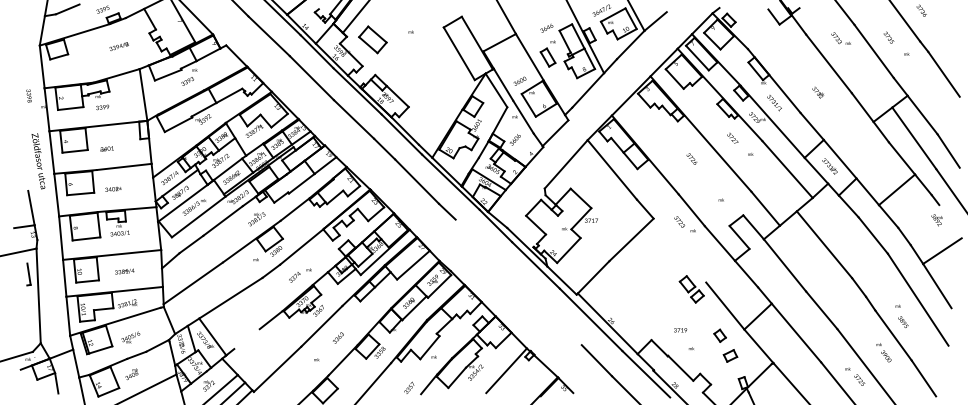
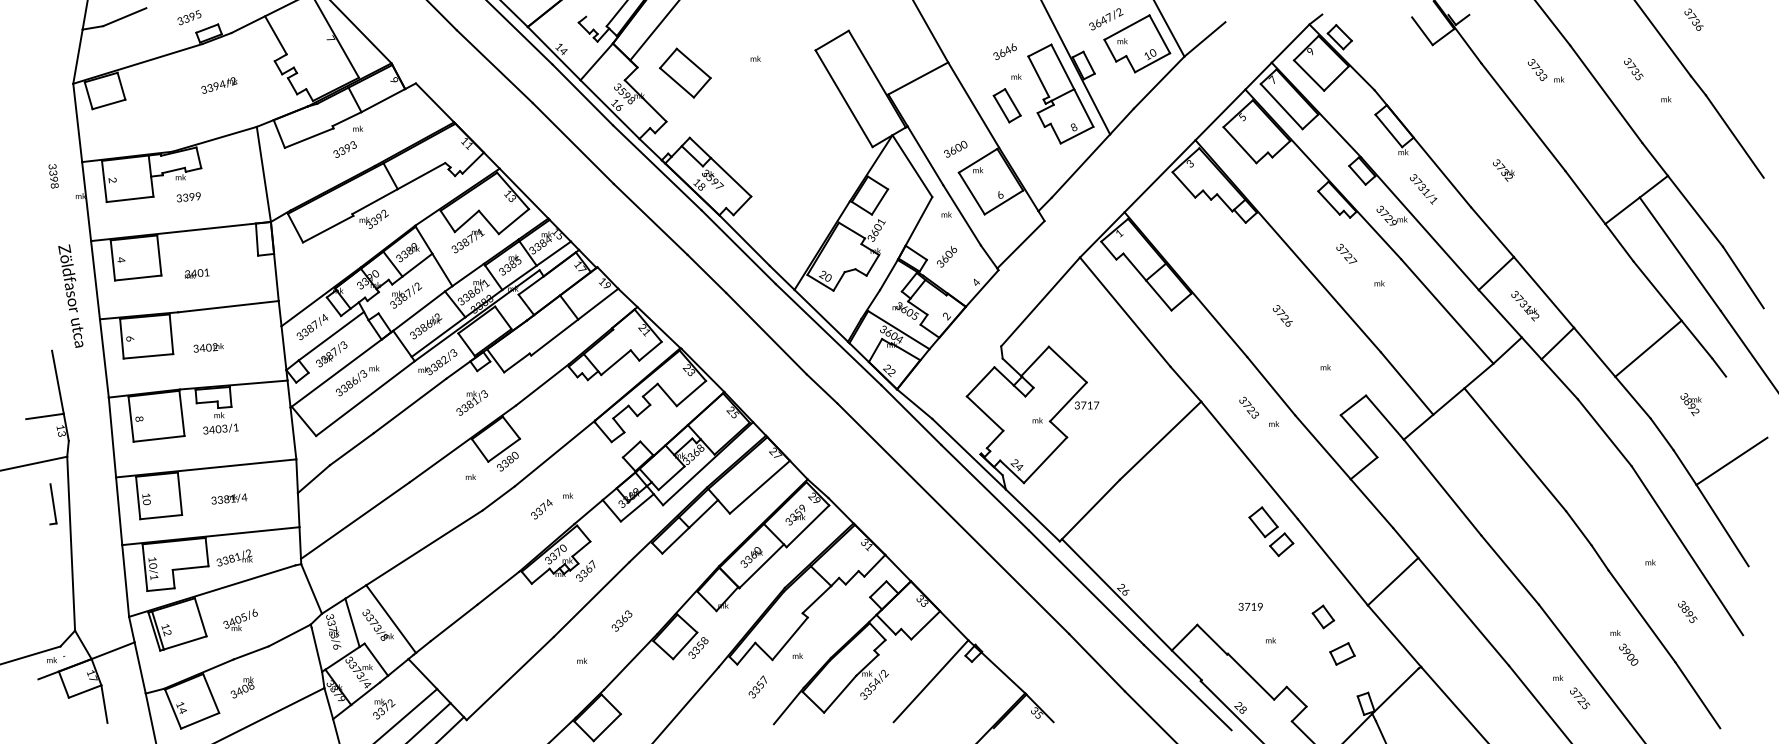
text: (691, 158) -> (1281, 315), moved
text: (936, 220) -> (1689, 405), moved
line: (679, 250) -> (1248, 460), added
line: (518, 282) -> (952, 519), added
text: (903, 321) -> (1687, 610), moved
line: (246, 339) -> (453, 623), added
text: (409, 387) -> (758, 686), moved

